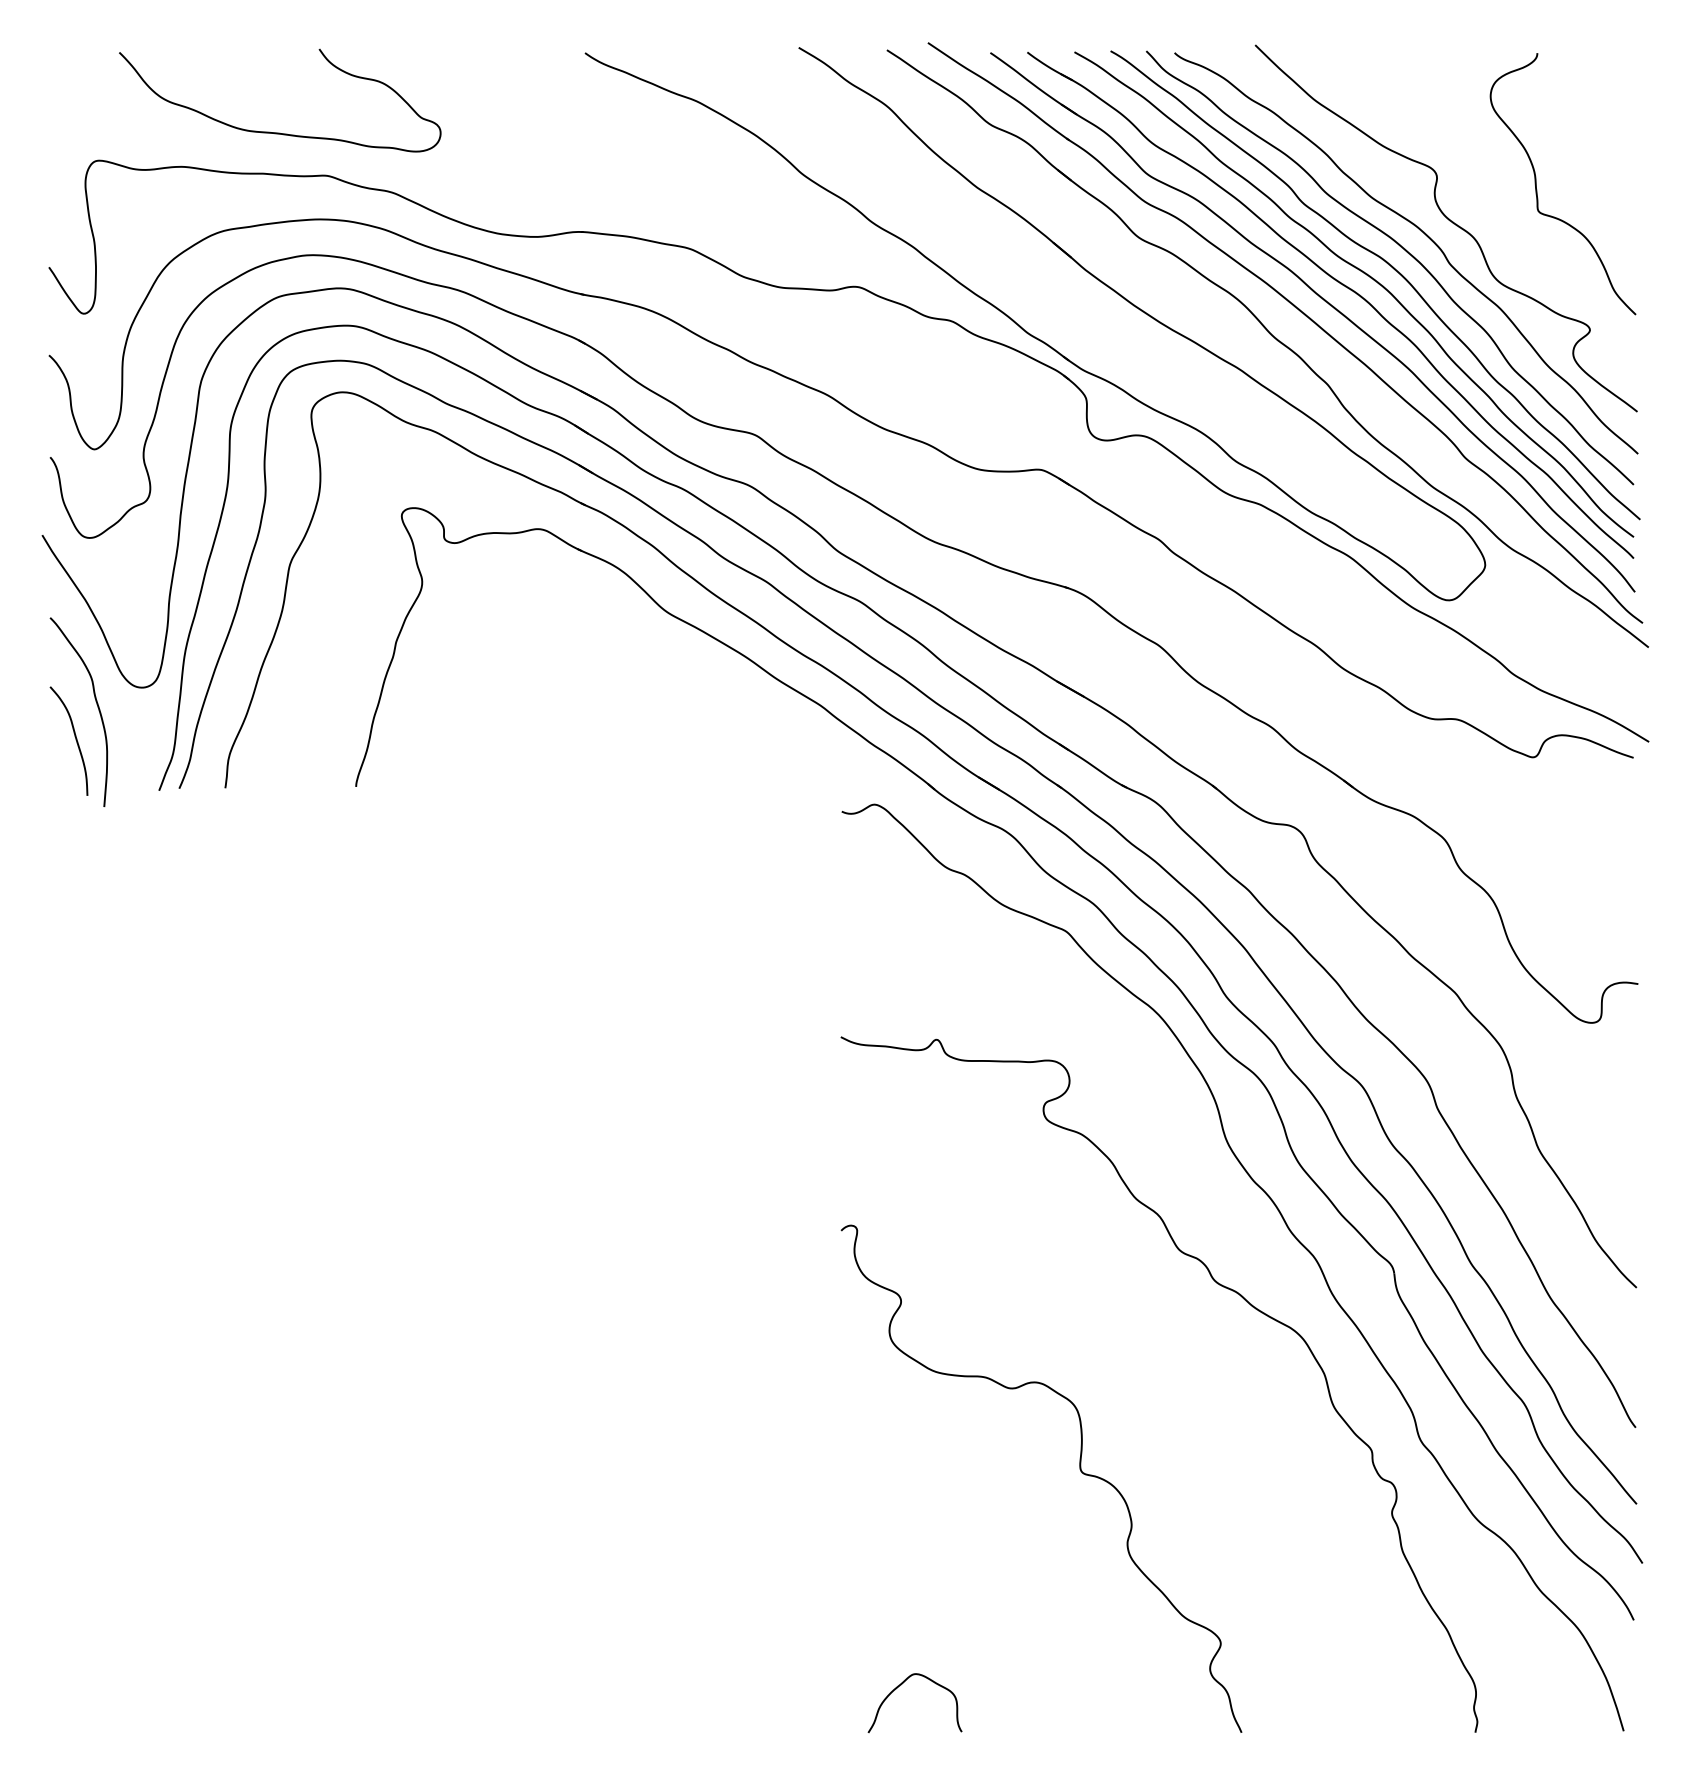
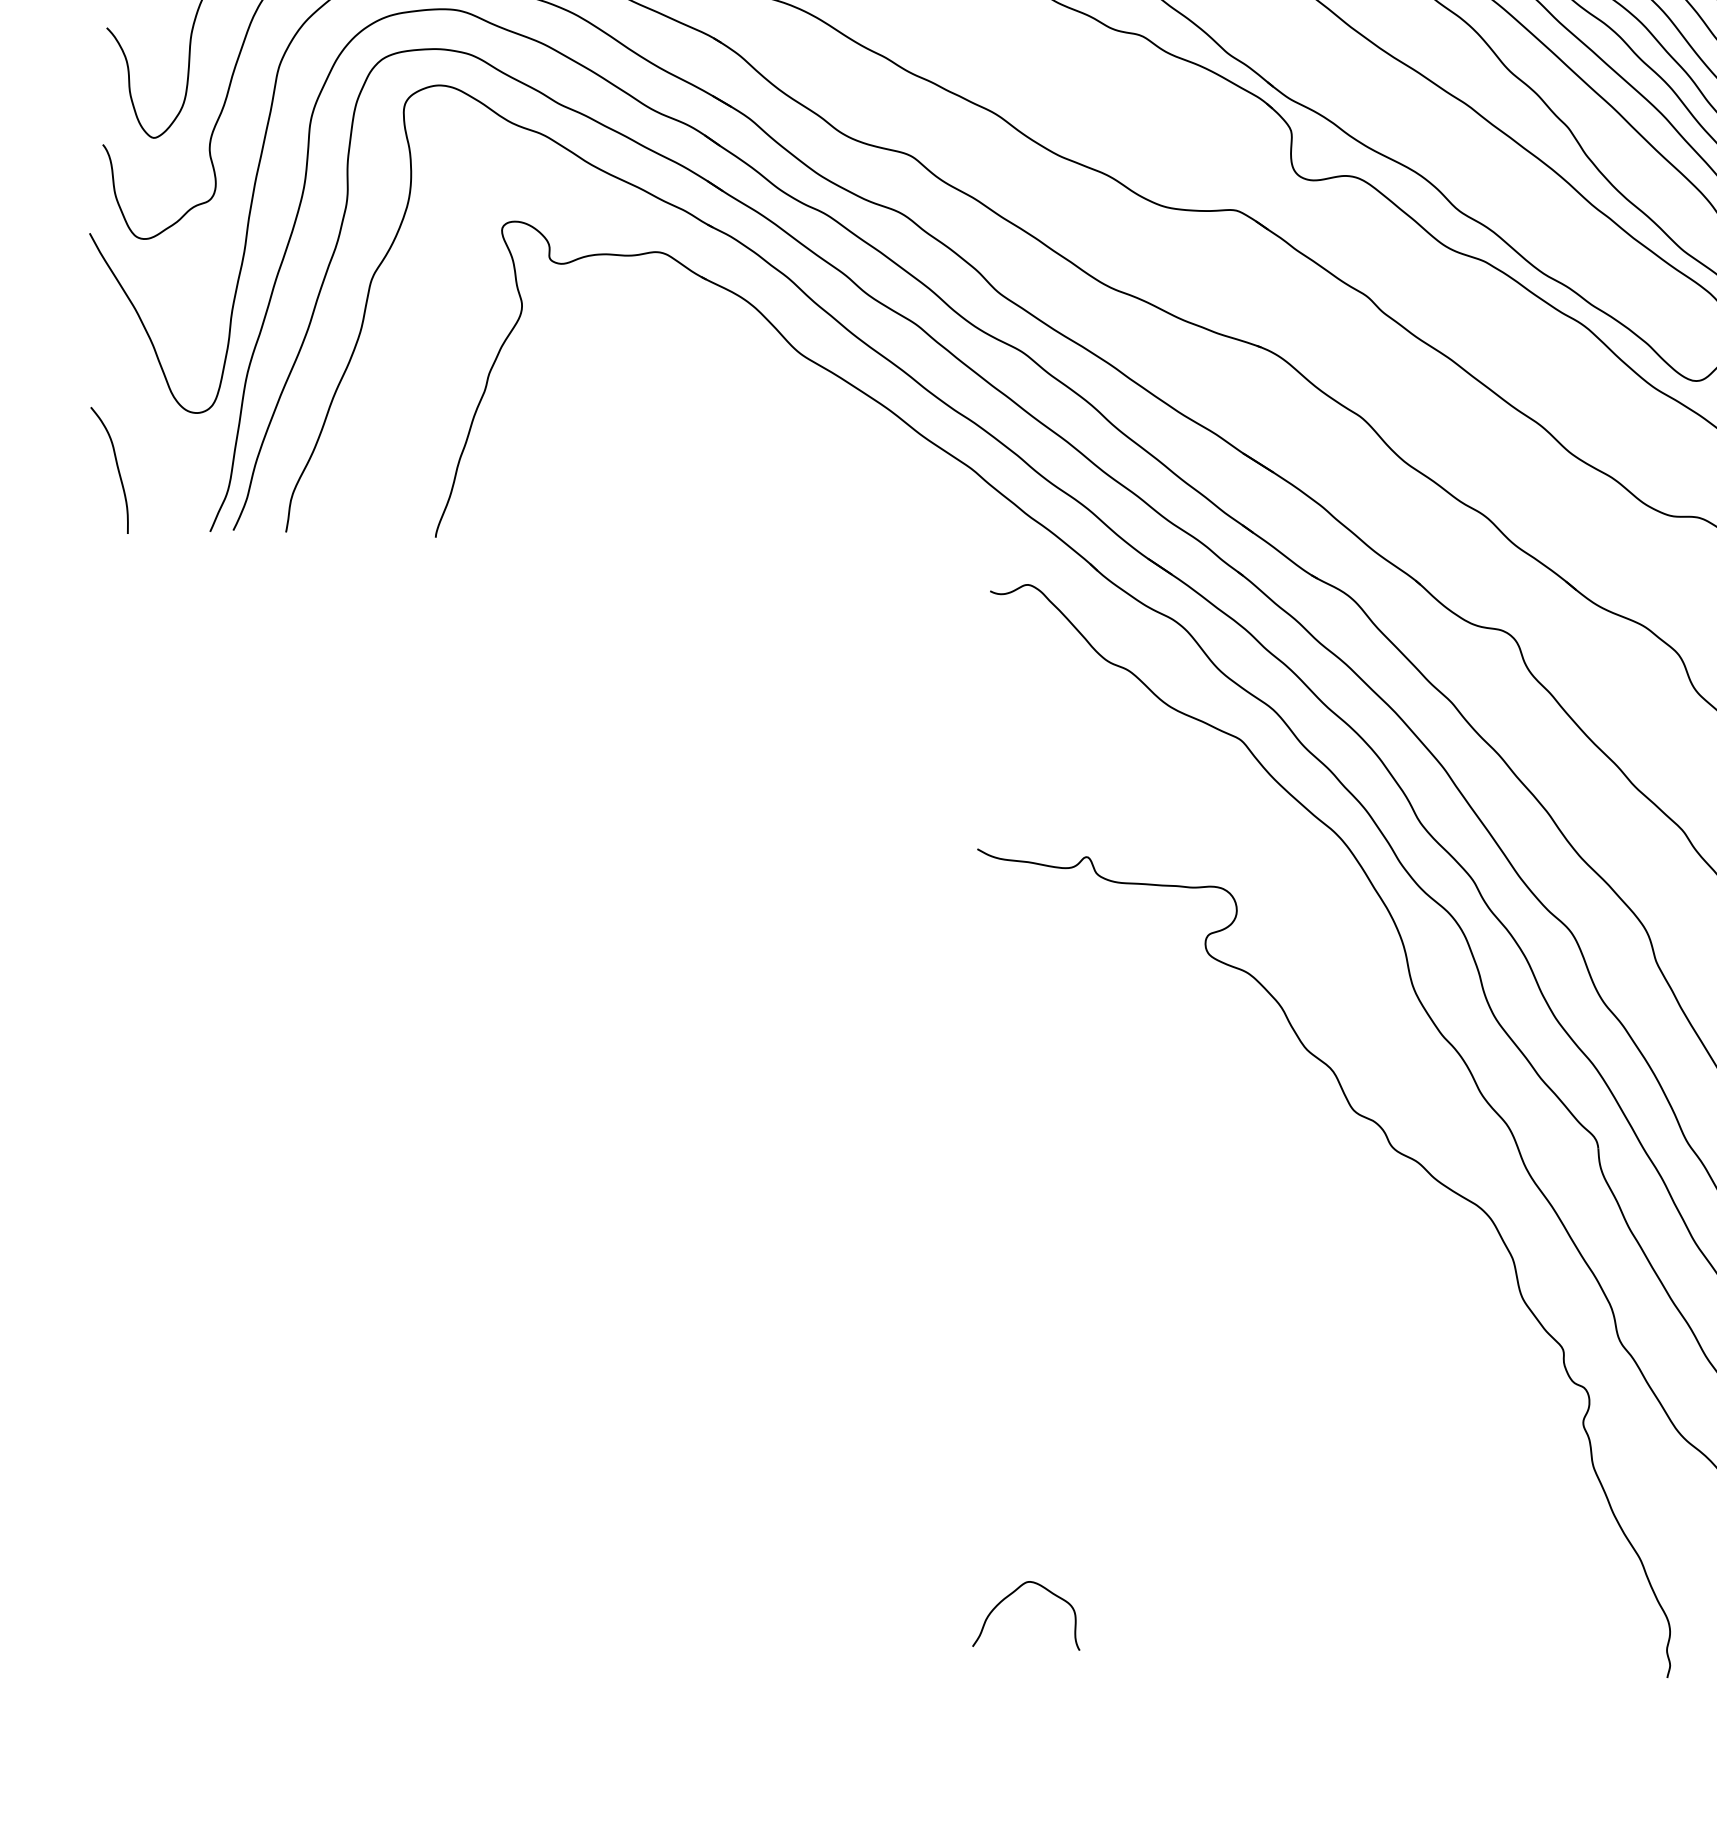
curve: (96, 704) -> (142, 429), removed
curve: (1079, 1469) -> (1227, 1356), removed

